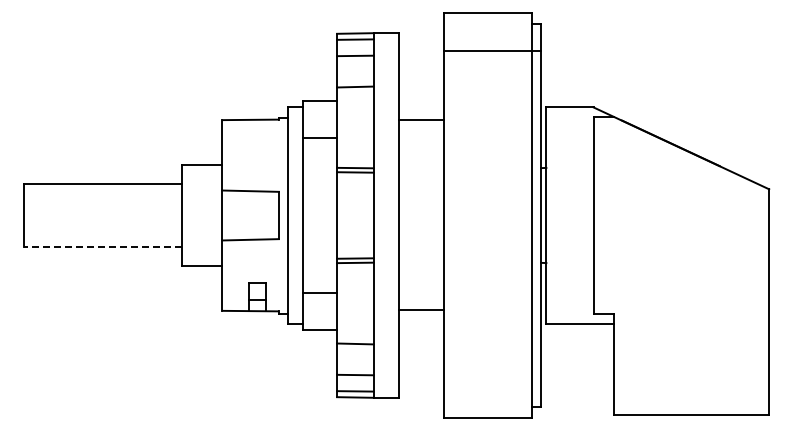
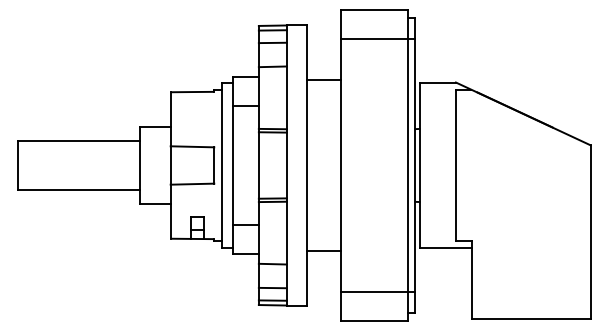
line: (421, 120) -> (323, 80), moved
line: (102, 247) -> (78, 190), dashed -> solid
line: (421, 309) -> (323, 250), moved
line: (491, 380) -> (377, 292), added

